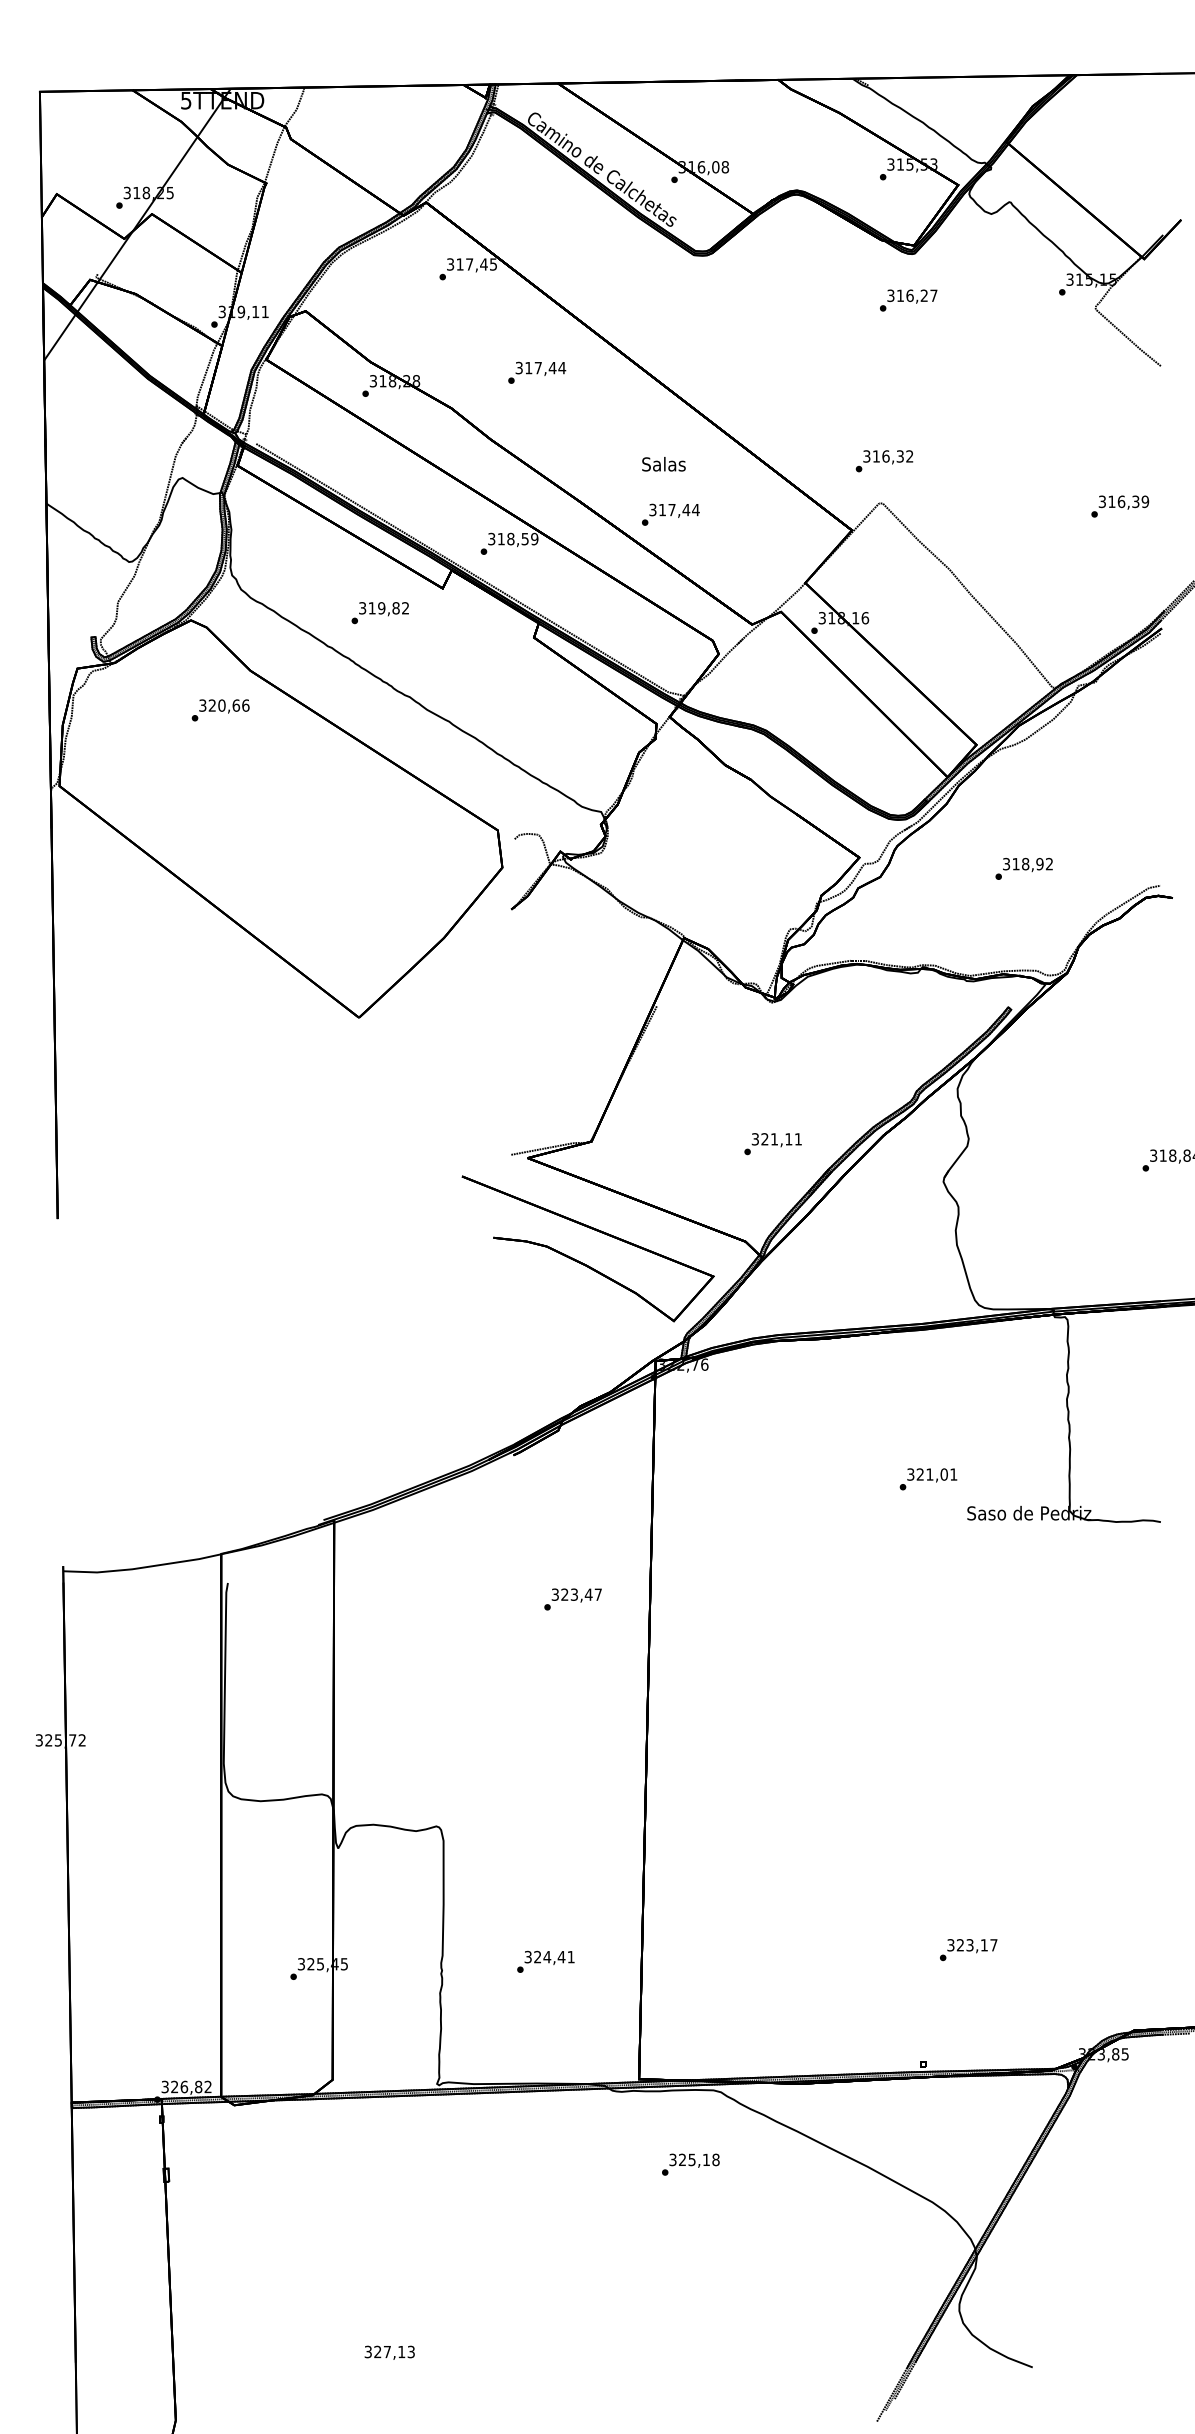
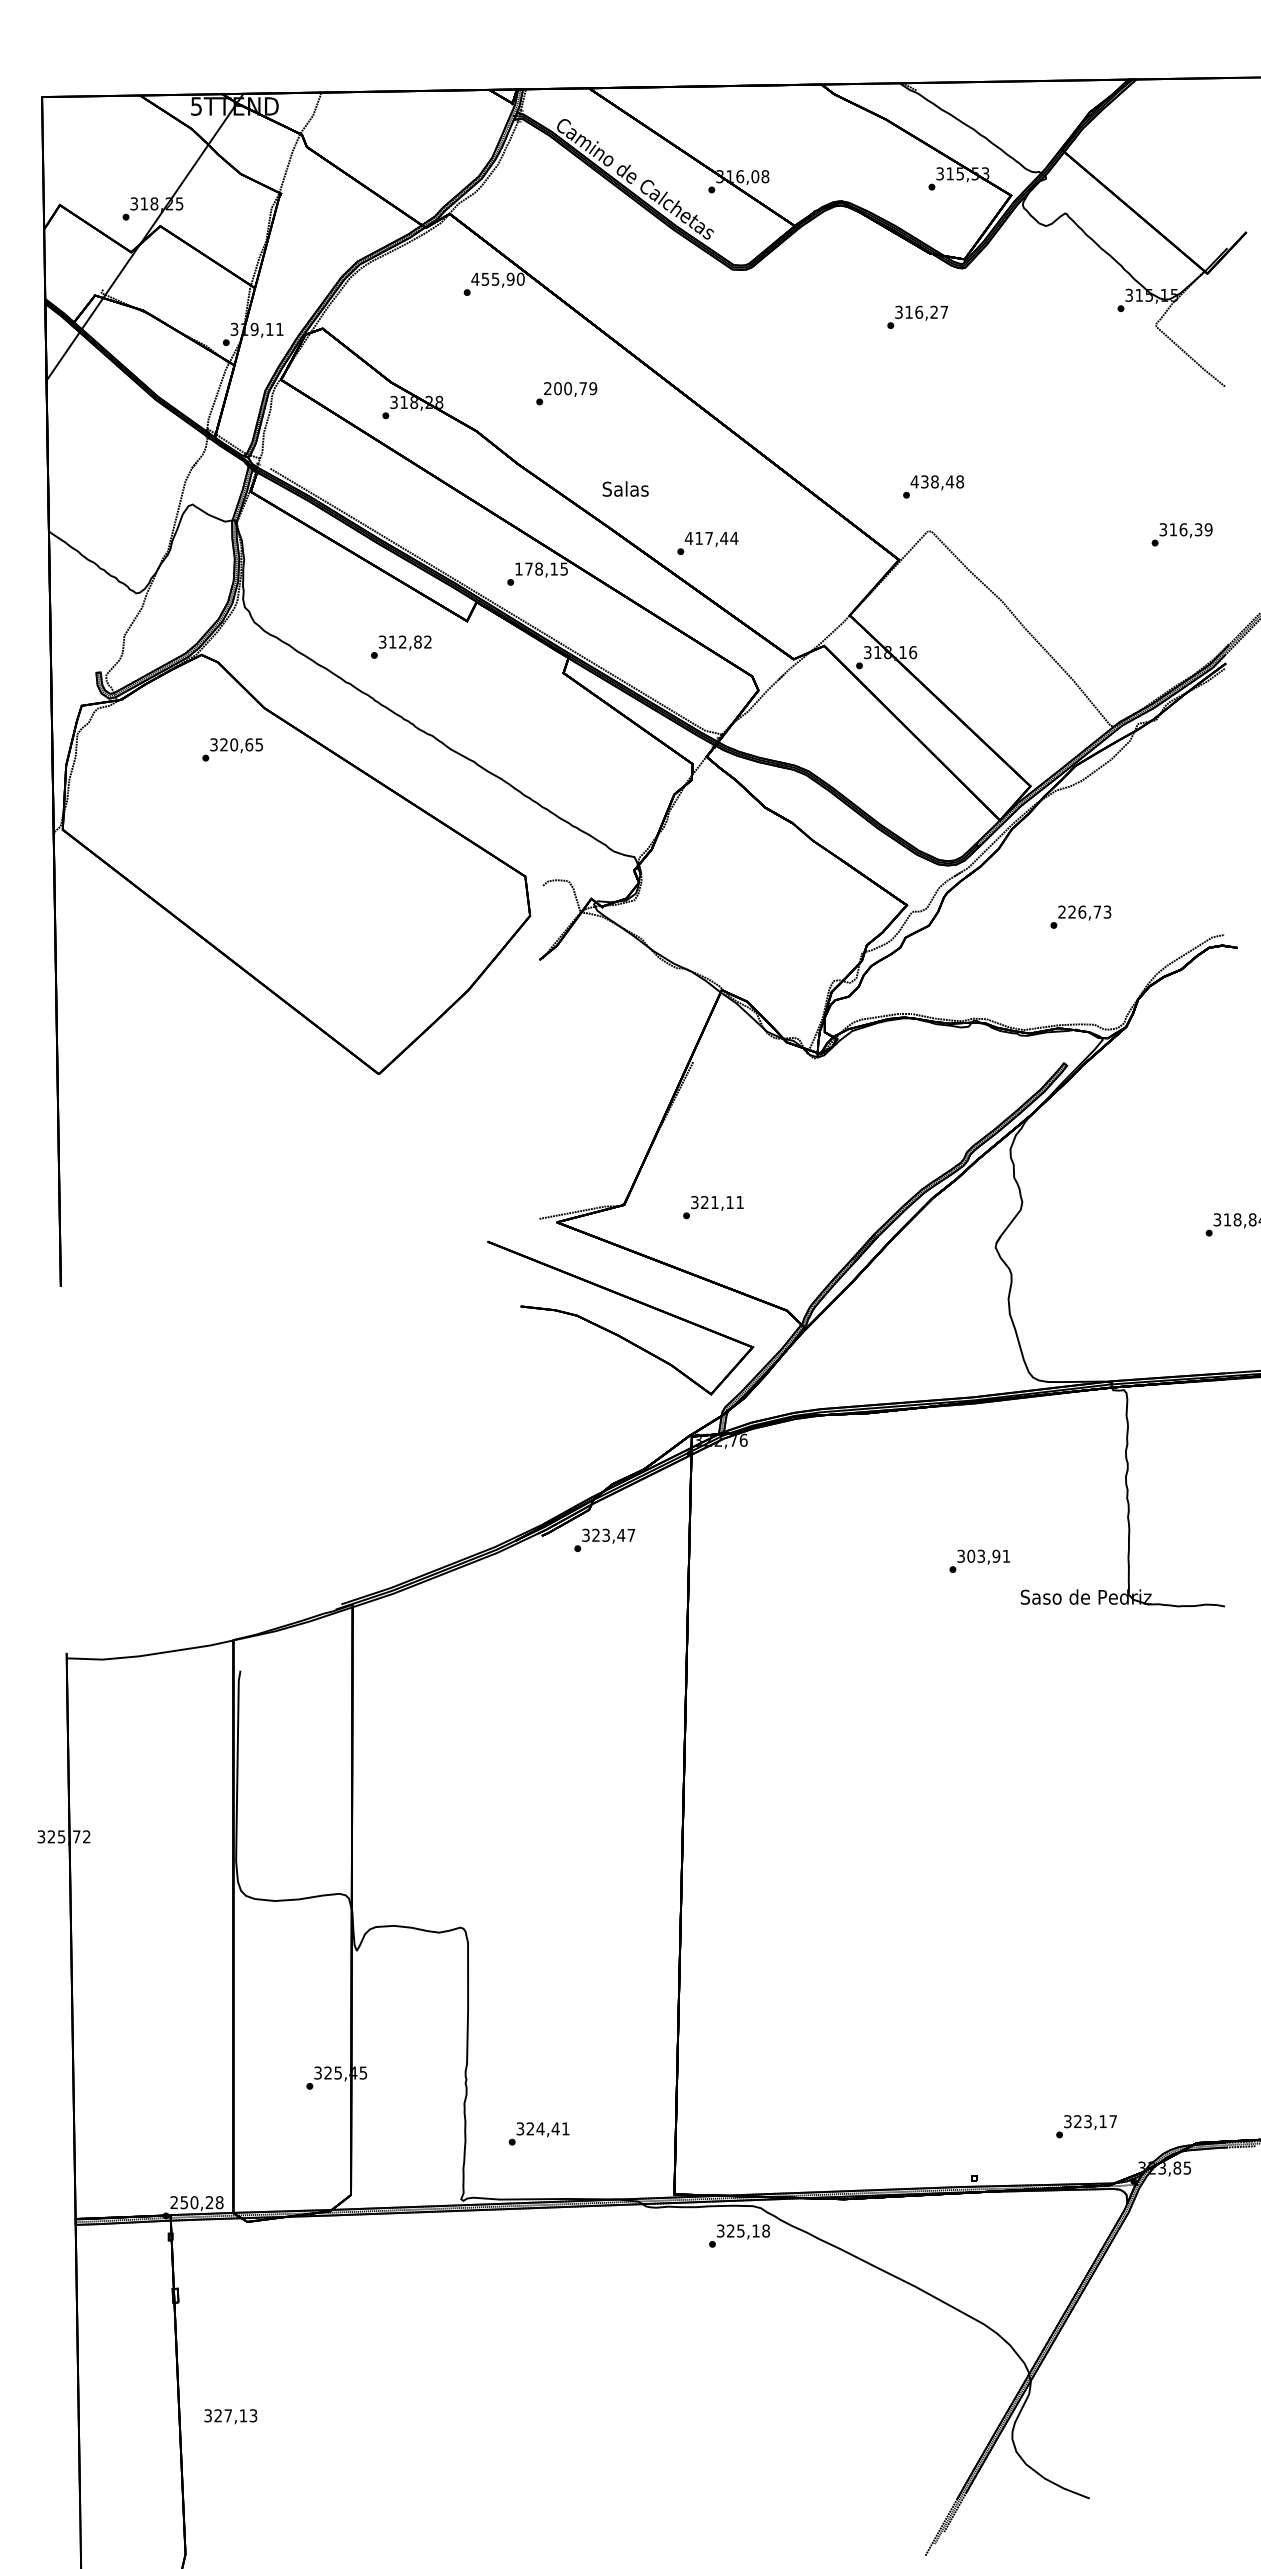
text: (471, 264) -> (497, 279), 317,45 -> 455,90
text: (908, 300) -> (917, 317), moved
text: (540, 367) -> (570, 388), 317,44 -> 200,79
text: (887, 456) -> (936, 481), 316,32 -> 438,48
text: (663, 464) -> (625, 489), moved
text: (652, 509) -> (688, 537), 317,44 -> 417,44
text: (513, 538) -> (541, 568), 318,59 -> 178,15
text: (381, 608) -> (402, 642), 319,82 -> 312,82
text: (245, 705) -> (259, 744), 320,66 -> 320,65
text: (1028, 863) -> (1085, 911), 318,92 -> 226,73
text: (772, 1144) -> (712, 1207), moved
text: (931, 1474) -> (982, 1556), 321,01 -> 303,91
text: (572, 1599) -> (604, 1540), moved
text: (968, 1950) -> (1086, 2127), moved
text: (545, 1961) -> (538, 2133), moved
text: (186, 2086) -> (196, 2202), 326,82 -> 250,28
text: (690, 2164) -> (739, 2235), moved
text: (389, 2352) -> (230, 2416), moved

